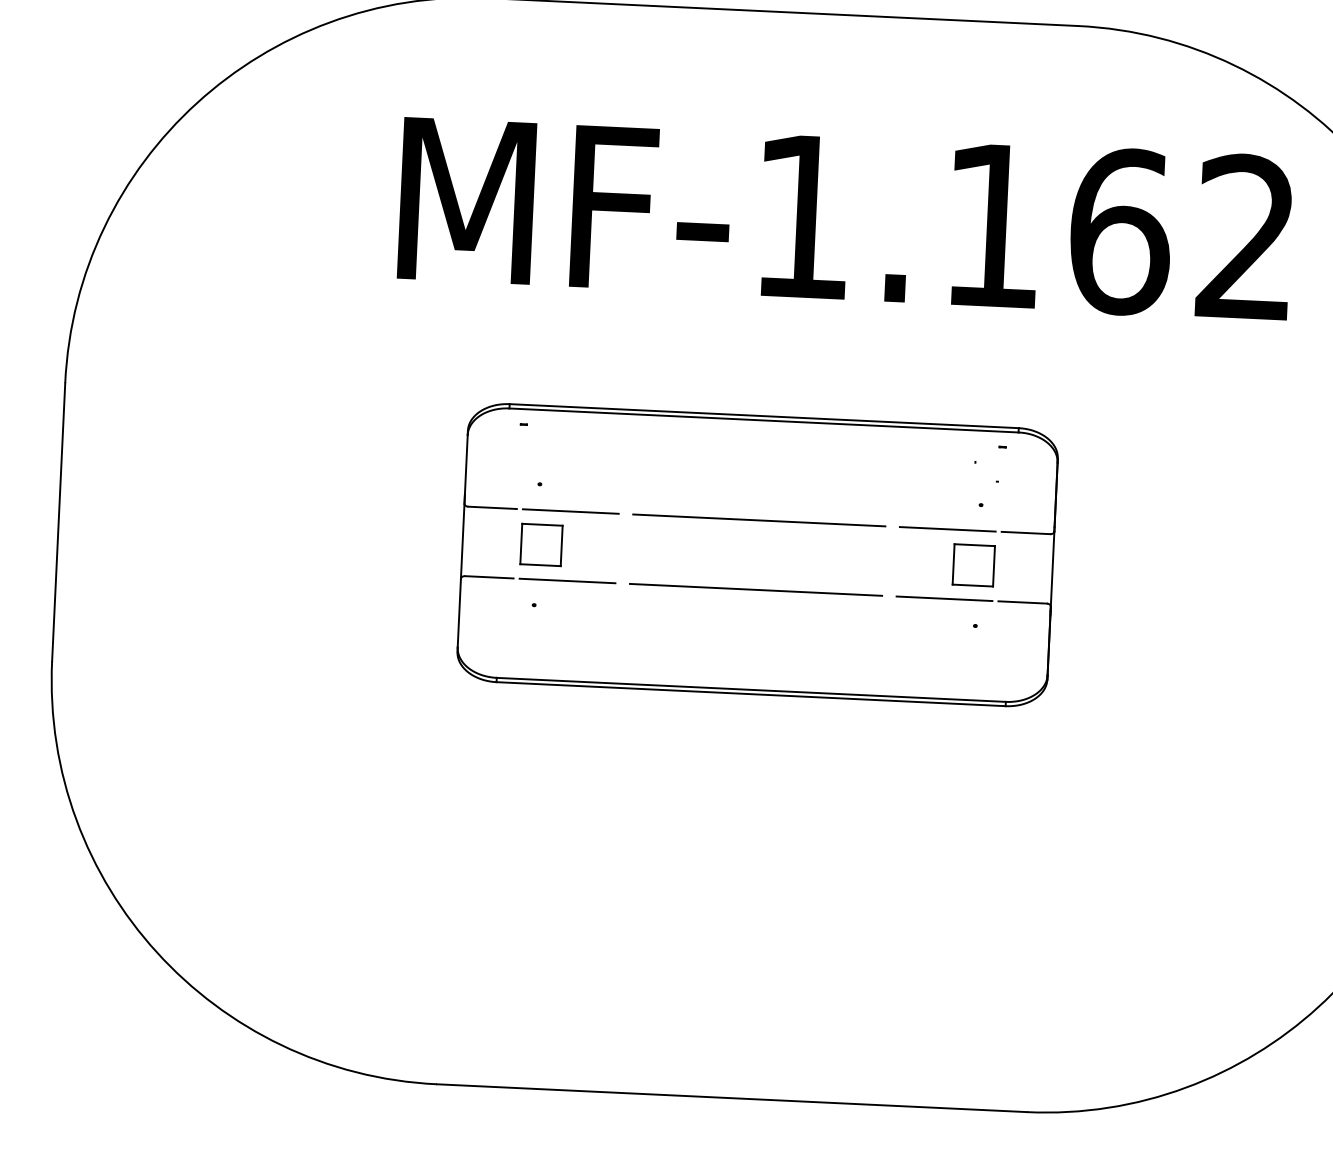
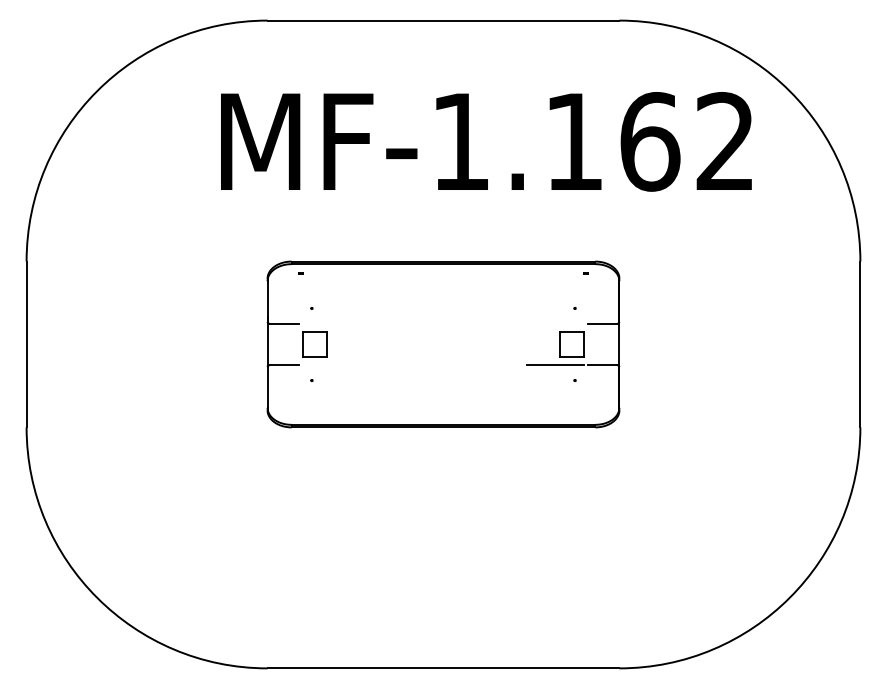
line: (569, 511) -> (330, 323), removed
line: (759, 519) -> (443, 323), removed
line: (947, 528) -> (555, 323), removed
line: (566, 581) -> (330, 365), removed
line: (756, 590) -> (443, 365), removed

